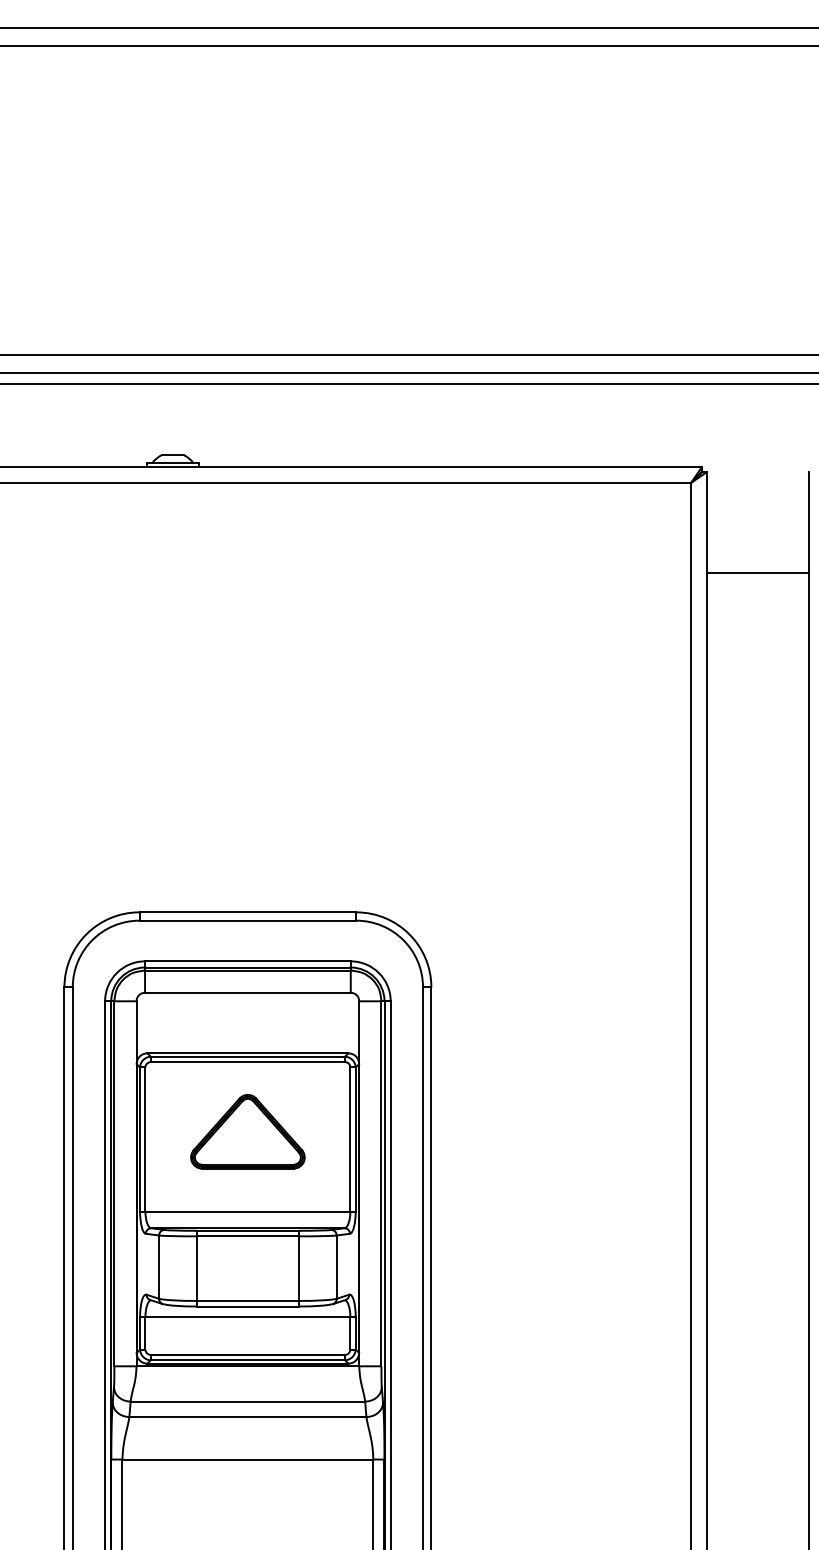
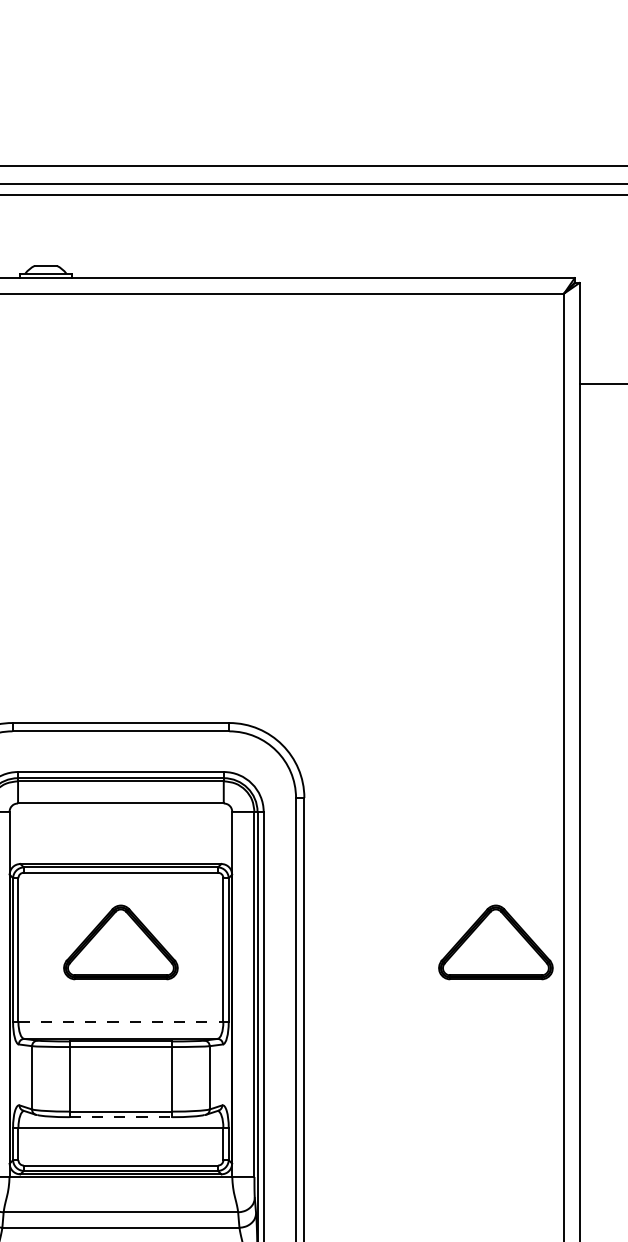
part: (622, 1131) -> (495, 942), added
line: (248, 1211) -> (121, 1022), solid -> dashed
line: (248, 1306) -> (121, 1117), solid -> dashed

